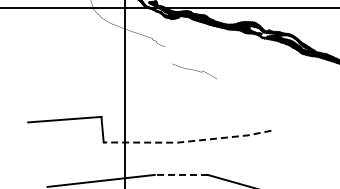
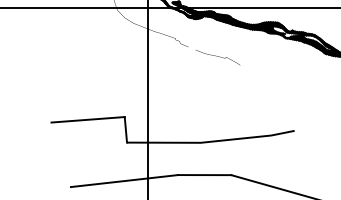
curve: (195, 70) -> (218, 56), moved
line: (187, 141) -> (210, 141), dashed -> solid
line: (181, 175) -> (204, 175), dashed -> solid

